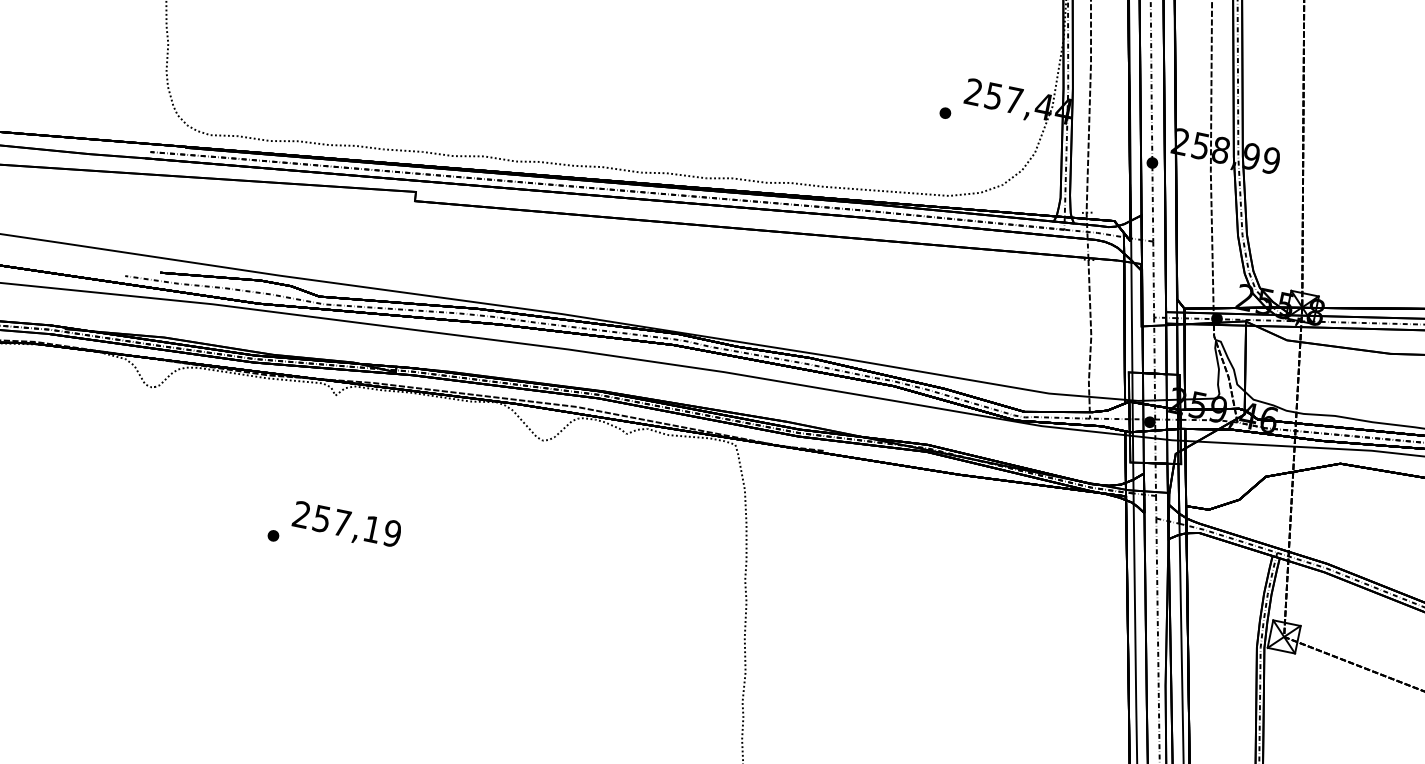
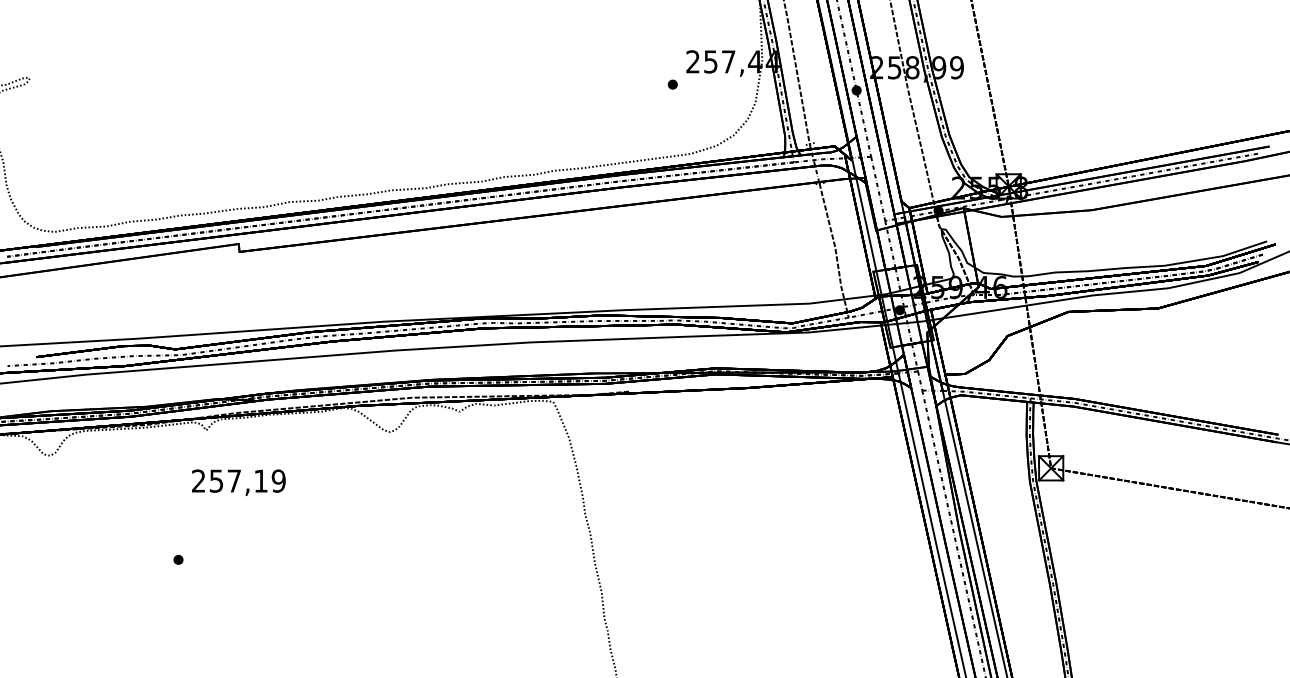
text: (346, 525) -> (238, 482), moved

